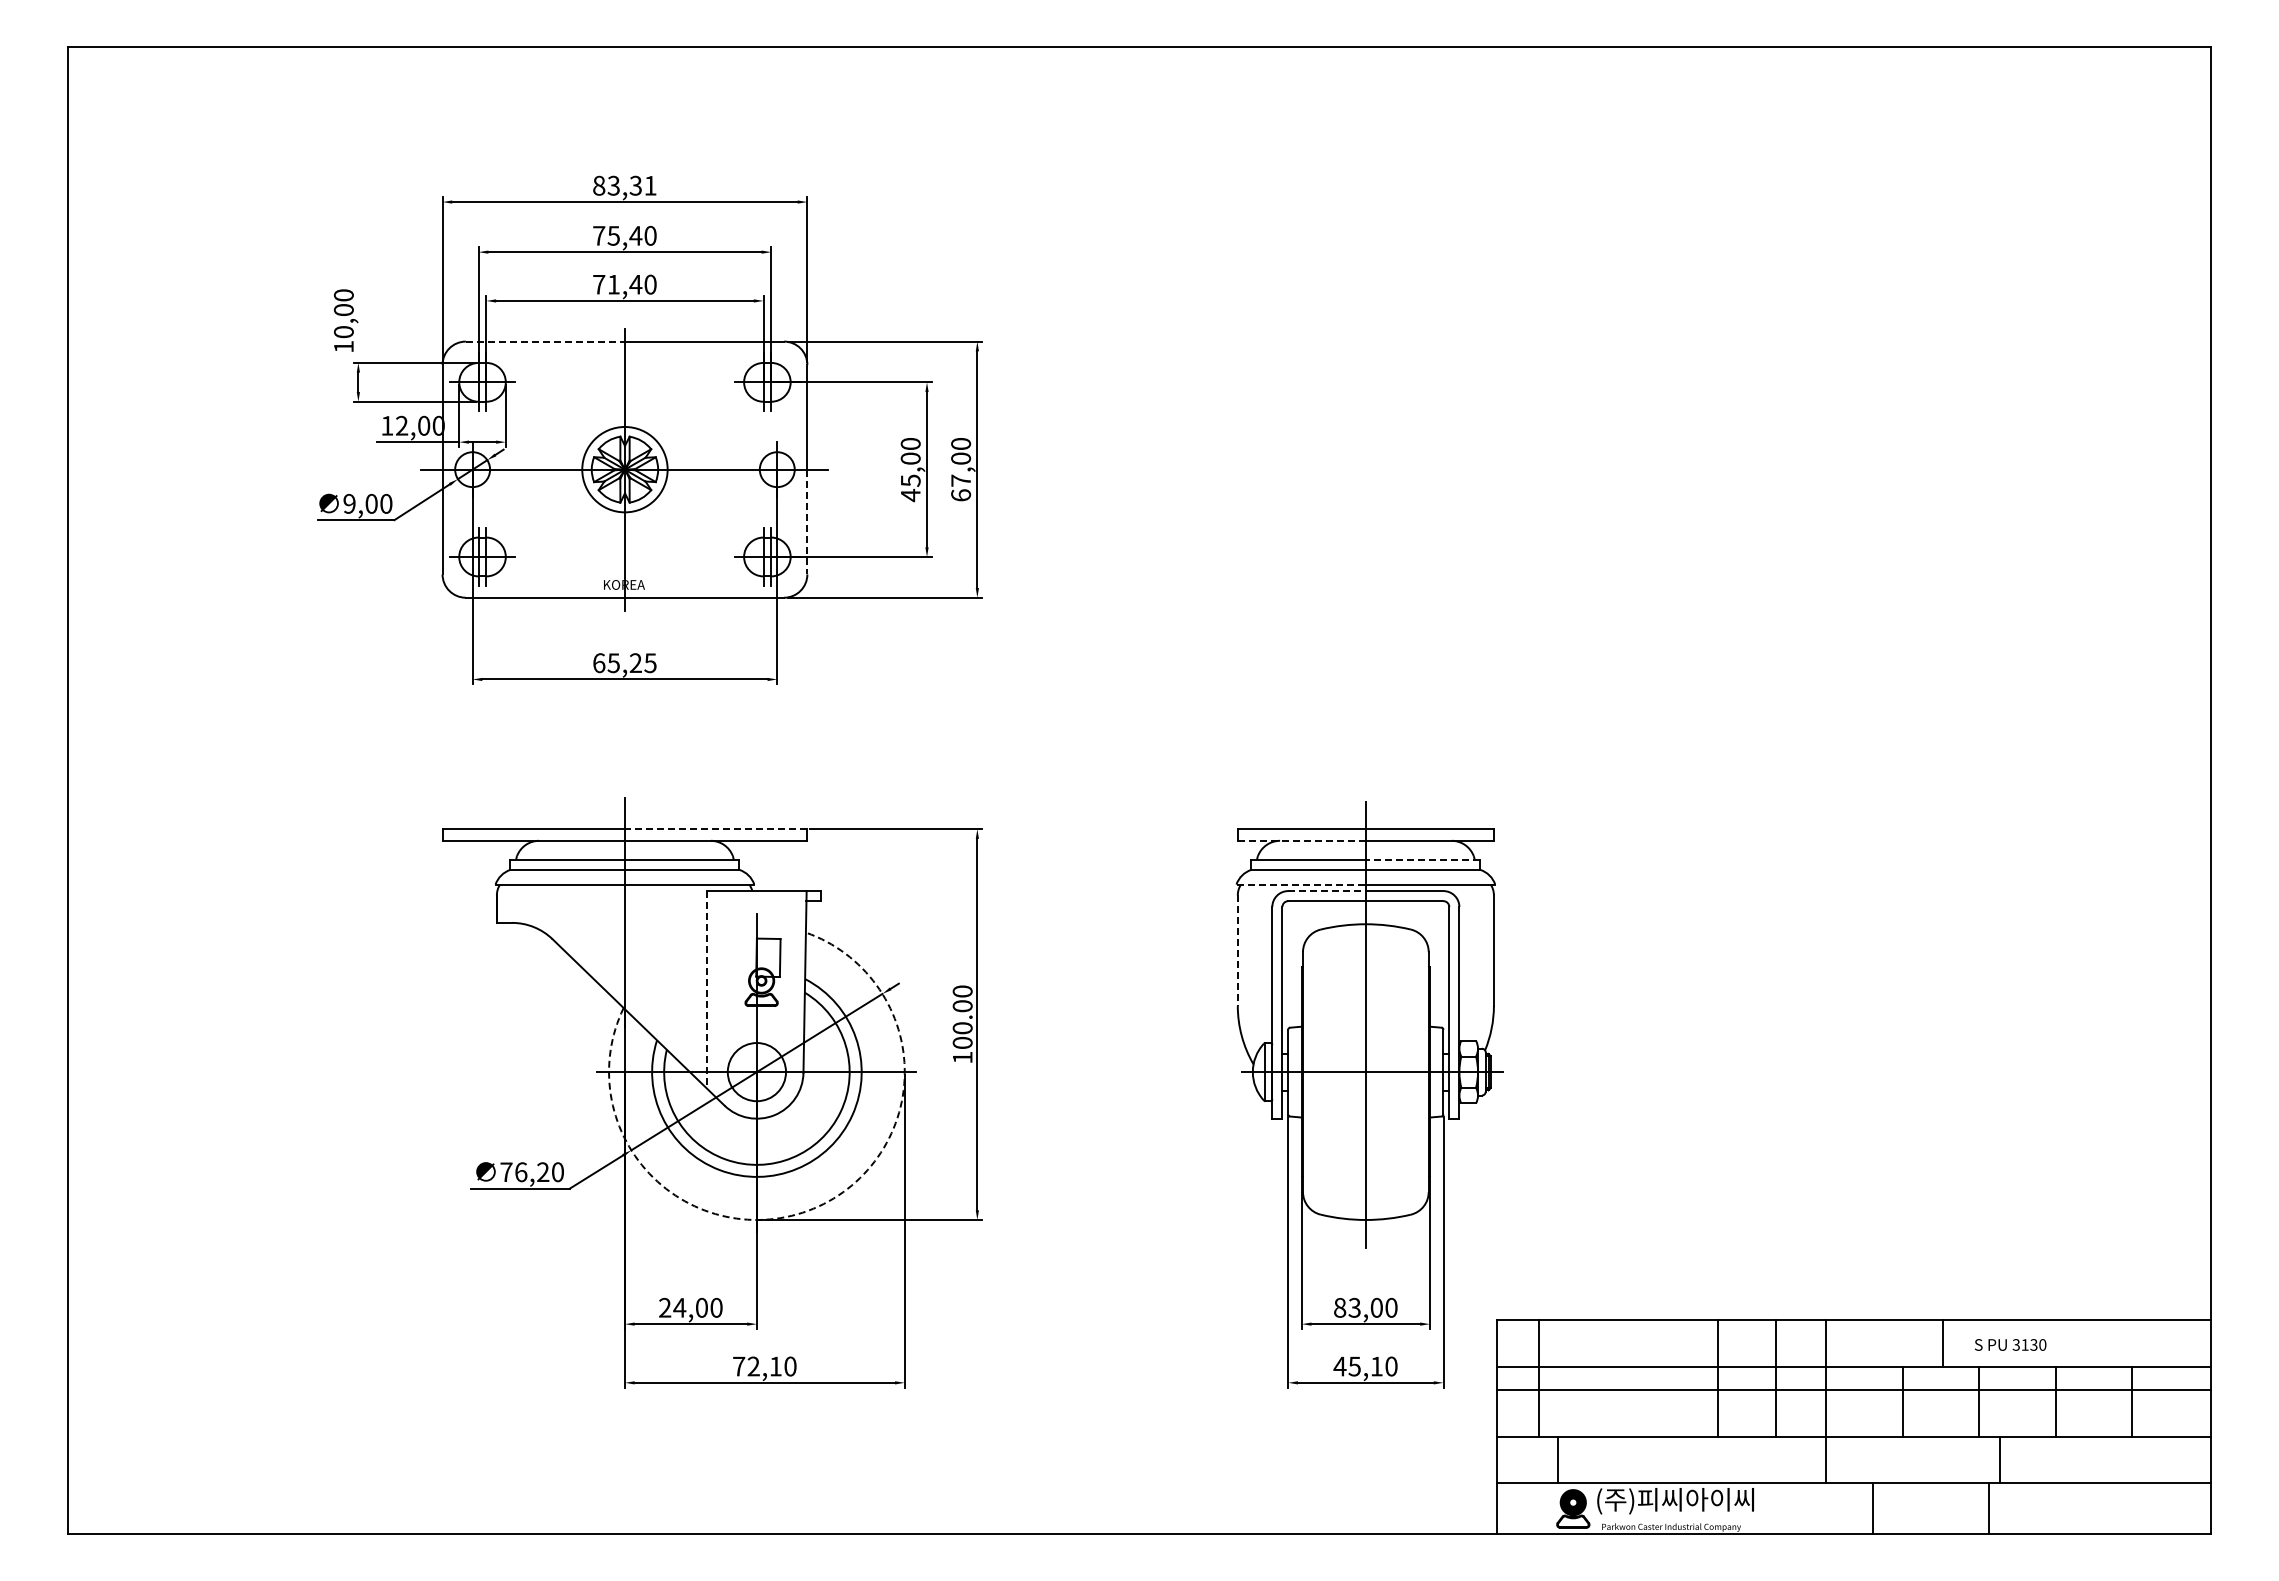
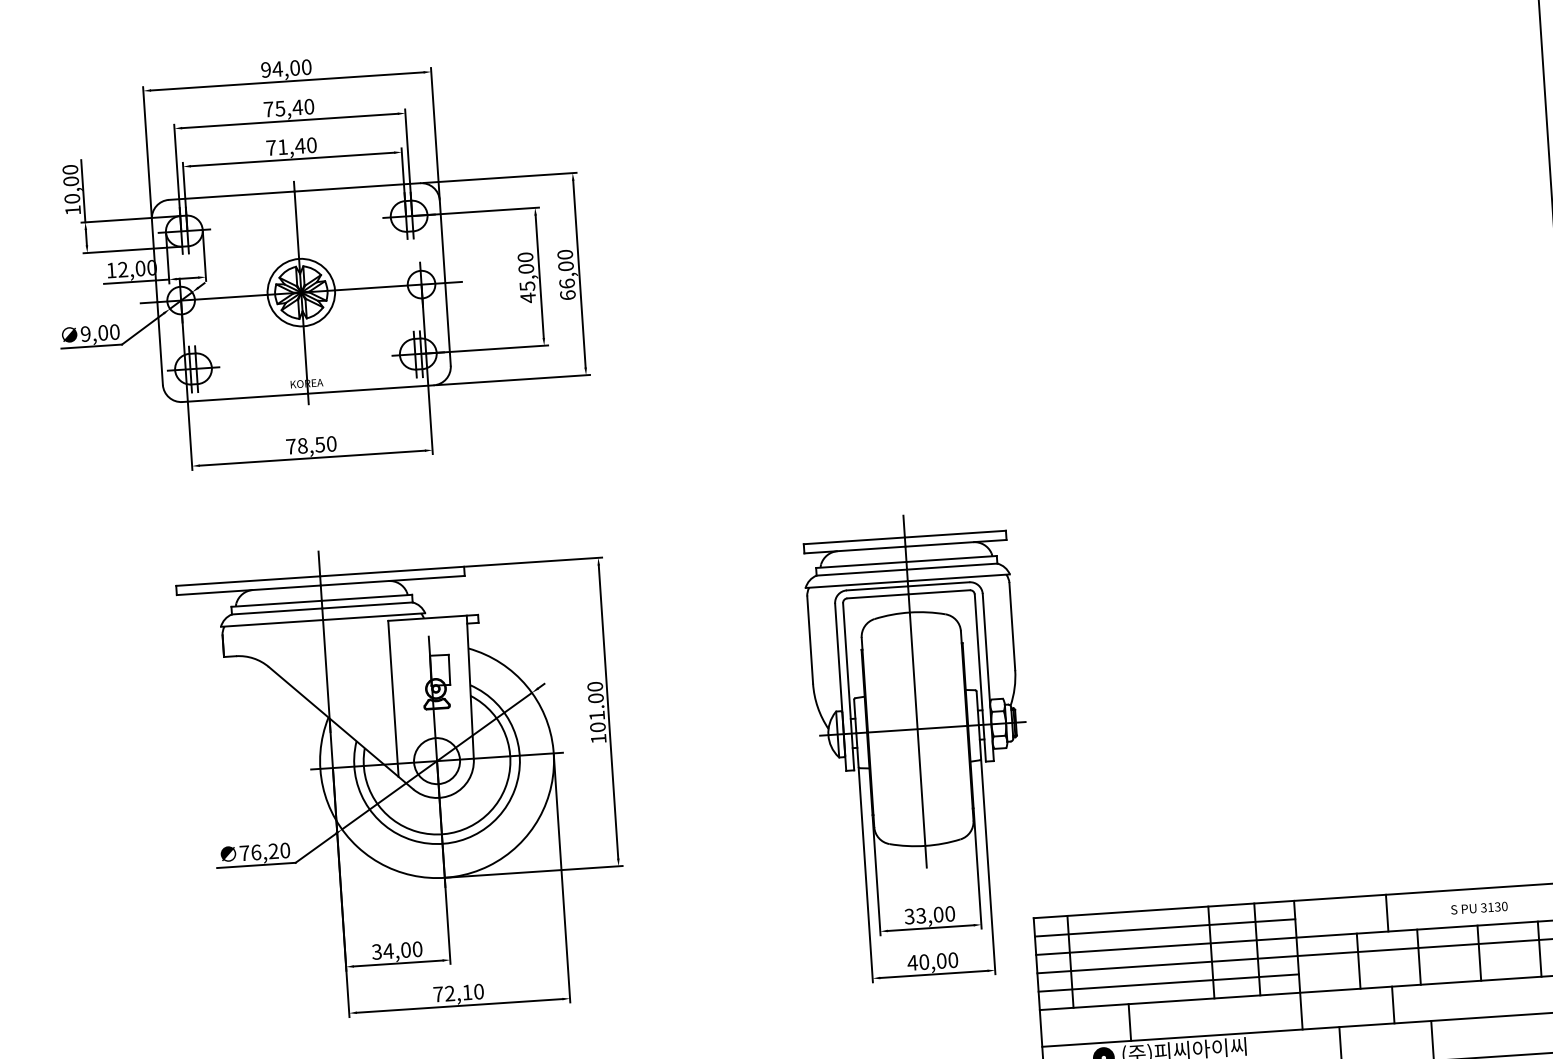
text: (624, 185) -> (286, 68), 83,31 -> 94,00
line: (358, 323) -> (83, 191), added
line: (545, 341) -> (231, 195), dashed -> solid
text: (961, 480) -> (567, 283), 67,00 -> 66,00
line: (807, 522) -> (448, 324), dashed -> solid
text: (624, 663) -> (311, 445), 65,25 -> 78,50
line: (715, 829) -> (391, 571), dashed -> solid
line: (1302, 840) -> (855, 549), dashed -> solid
line: (1422, 860) -> (951, 559), dashed -> solid
line: (1301, 884) -> (856, 584), dashed -> solid
line: (1327, 891) -> (877, 588), dashed -> solid
line: (1237, 951) -> (809, 640), dashed -> solid
line: (707, 989) -> (393, 698), dashed -> solid
text: (962, 1028) -> (597, 715), 100.00 -> 101.00
arc: (813, 1208) -> (488, 865), dashed -> solid
text: (664, 1307) -> (376, 951), 24,00 -> 34,00
text: (1339, 1307) -> (909, 916), 83,00 -> 33,00
line: (1661, 1343) -> (1165, 927), added
text: (2010, 1344) -> (1479, 907), moved
text: (1365, 1366) -> (932, 961), 45,10 -> 40,00
line: (1661, 1413) -> (1168, 983), added
line: (1558, 1459) -> (1130, 1022), moved
line: (1999, 1459) -> (1392, 1004), moved

